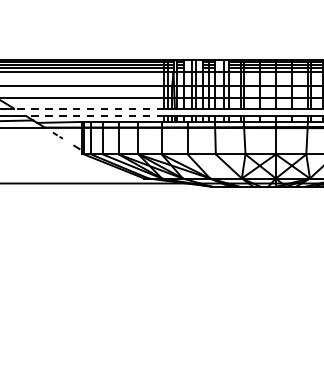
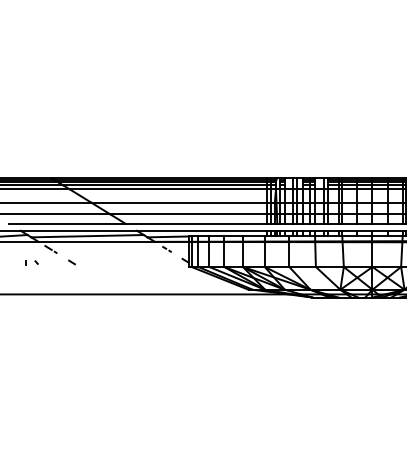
line: (89, 108) -> (196, 223), dashed -> solid
line: (94, 115) -> (201, 230), dashed -> solid

